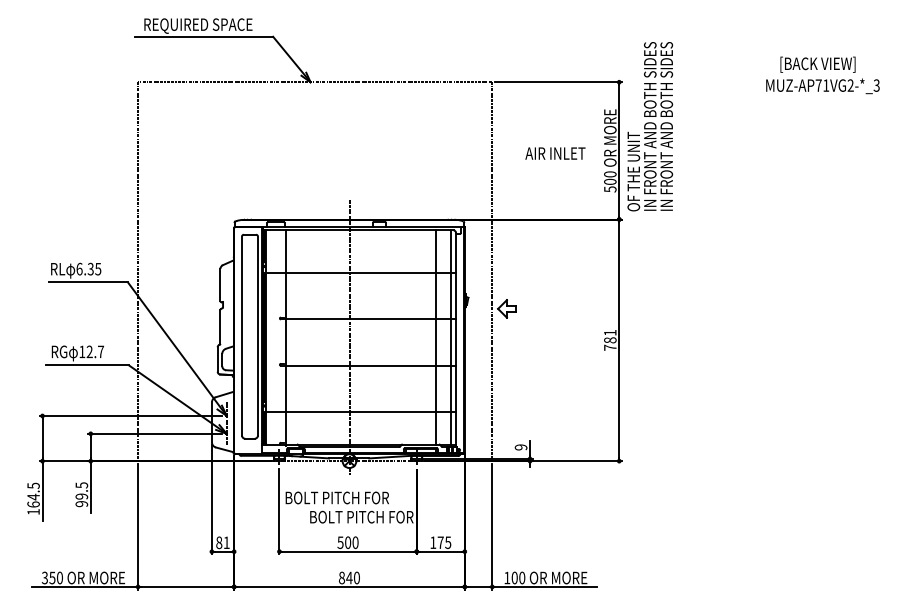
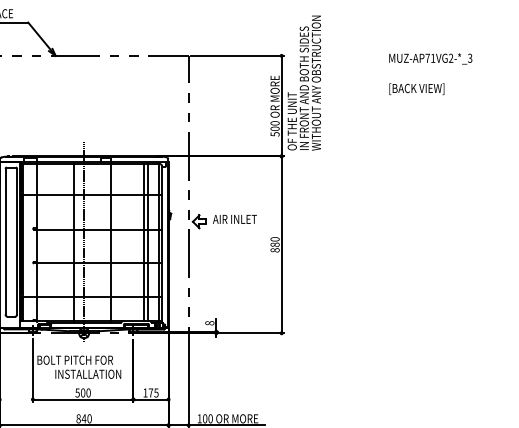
text: (817, 64) -> (416, 89), moved
text: (666, 119) -> (316, 83), IN FRONT AND BOTH SIDES -> WITHOUT ANY OBSTRUCTION
text: (555, 153) -> (234, 219), moved
line: (335, 337) -> (73, 242), added
line: (386, 337) -> (111, 242), added
line: (431, 337) -> (144, 242), added
text: (610, 339) -> (275, 244), 781 -> 880
text: (521, 447) -> (210, 323), 9 -> 8
text: (362, 516) -> (93, 373), BOLT PITCH FOR -> INSTALLATION

